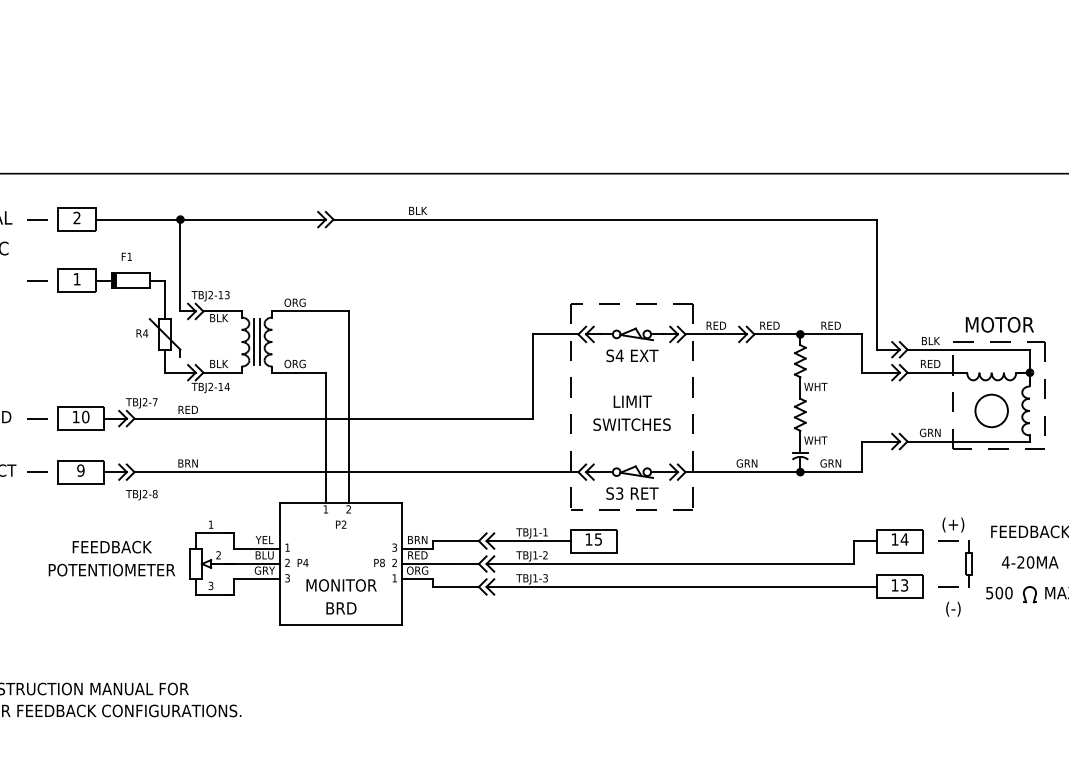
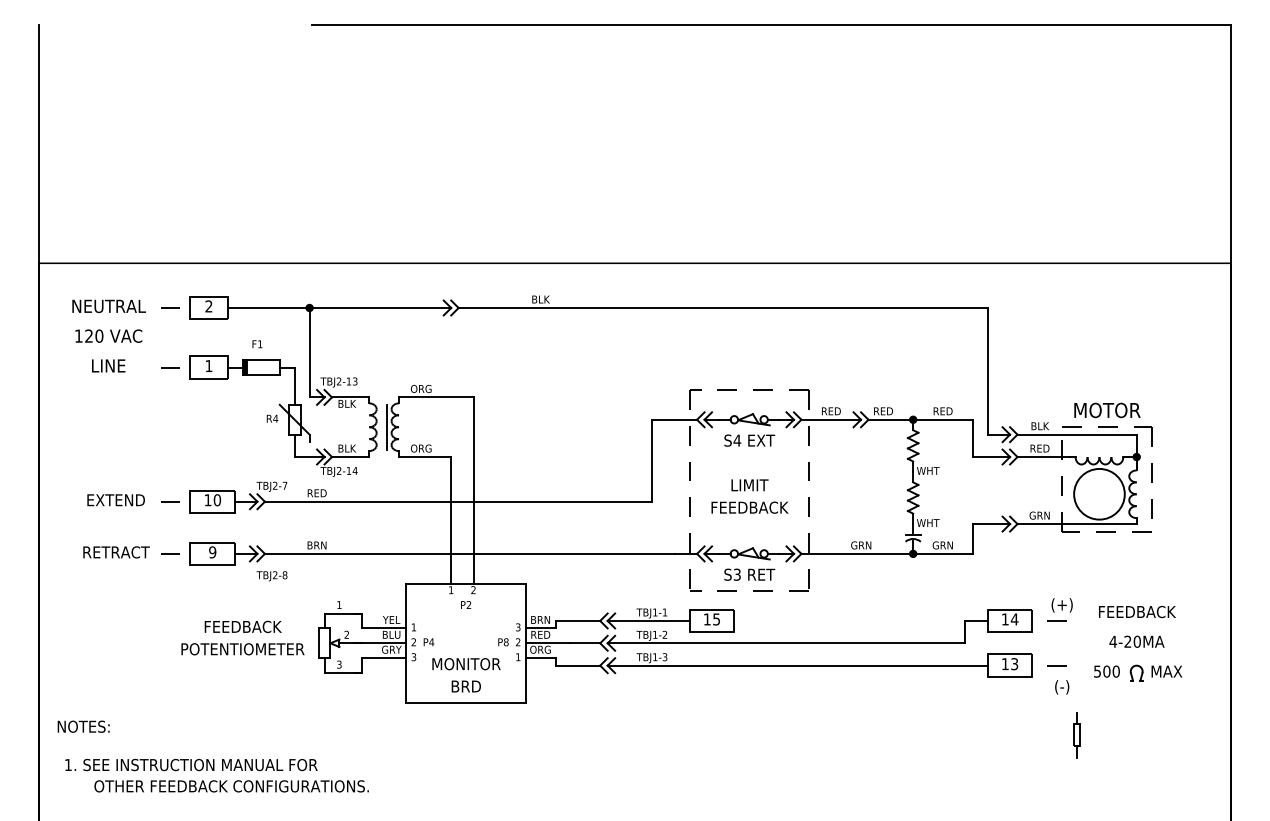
line: (254, 341) -> (381, 426), removed
circle: (991, 411) -> (1099, 494), size x1.6
text: (632, 424) -> (749, 507), SWITCHES -> FEEDBACK
part: (968, 564) -> (1076, 735), moved

